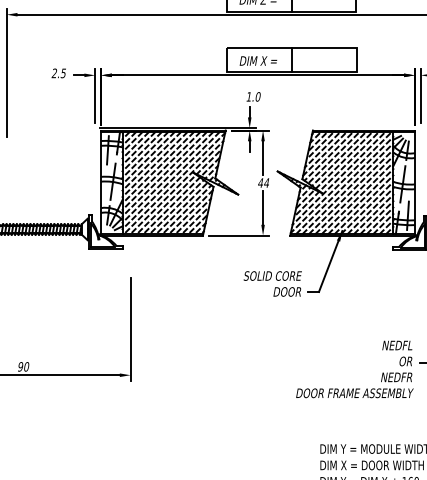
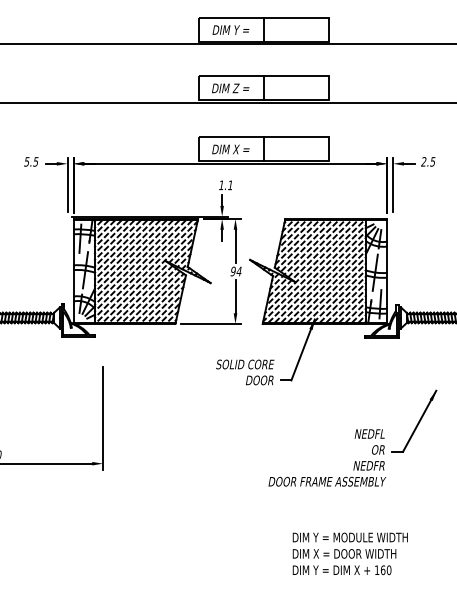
text: (54, 73) -> (26, 161), 2.5 -> 5.5
text: (258, 97) -> (230, 185), 1.0 -> 1.1
text: (260, 183) -> (232, 271), 44 -> 94

